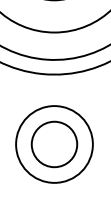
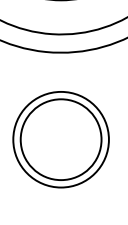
circle: (54, 144) -> (61, 139), size x1.43

